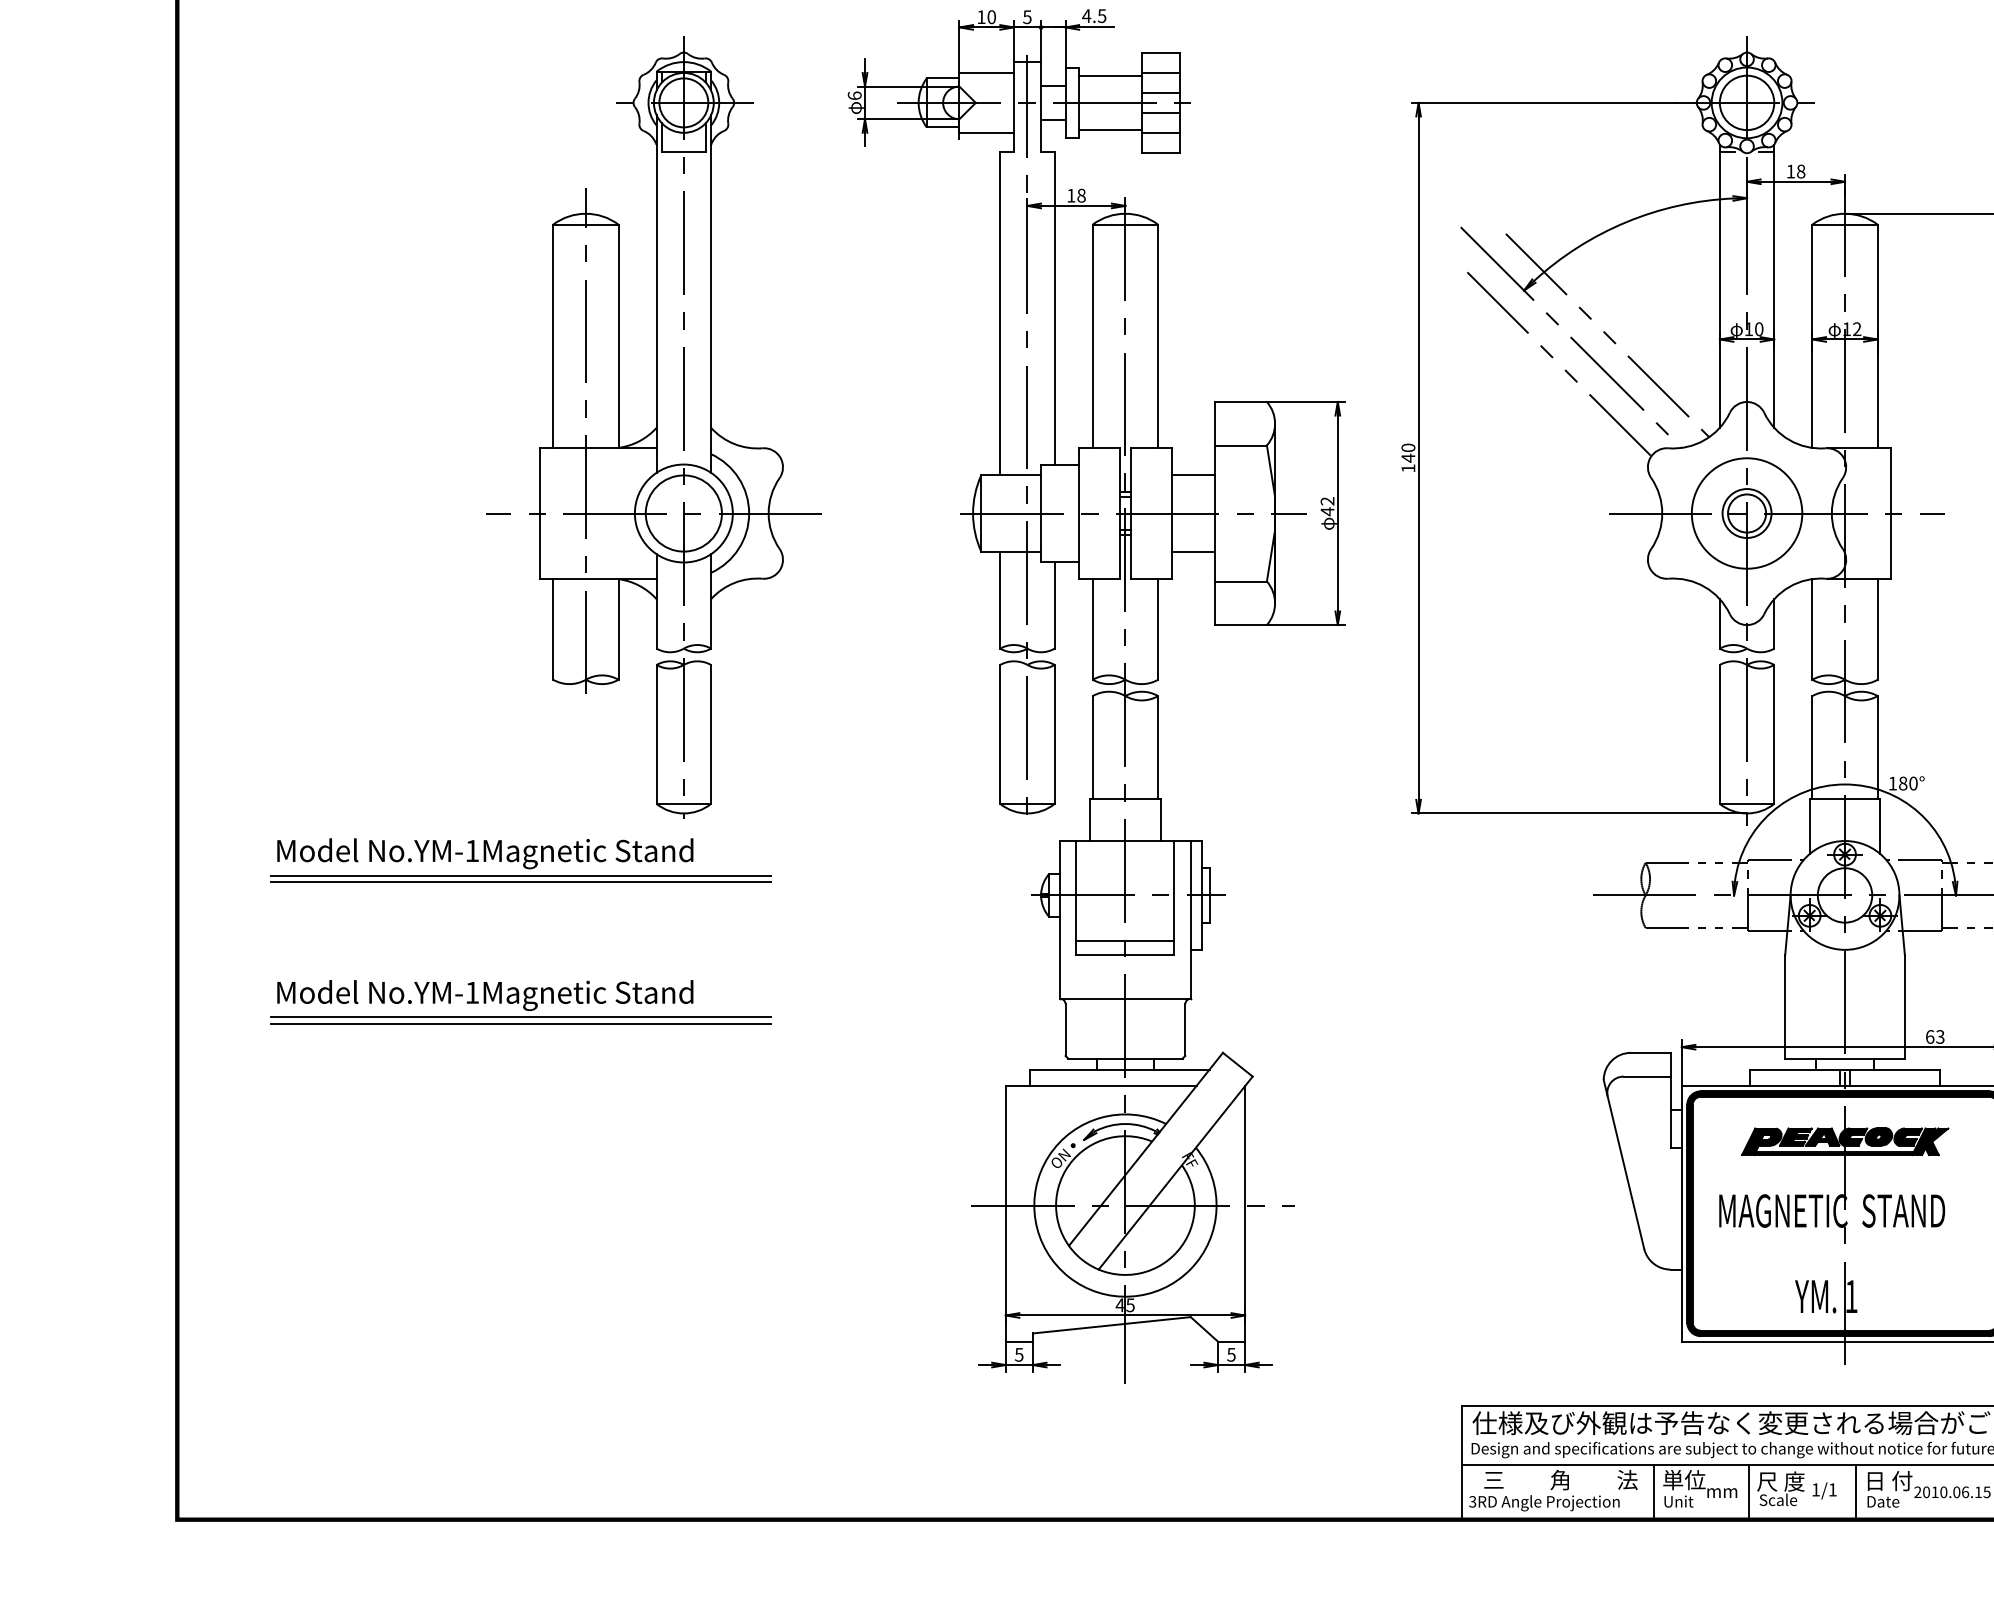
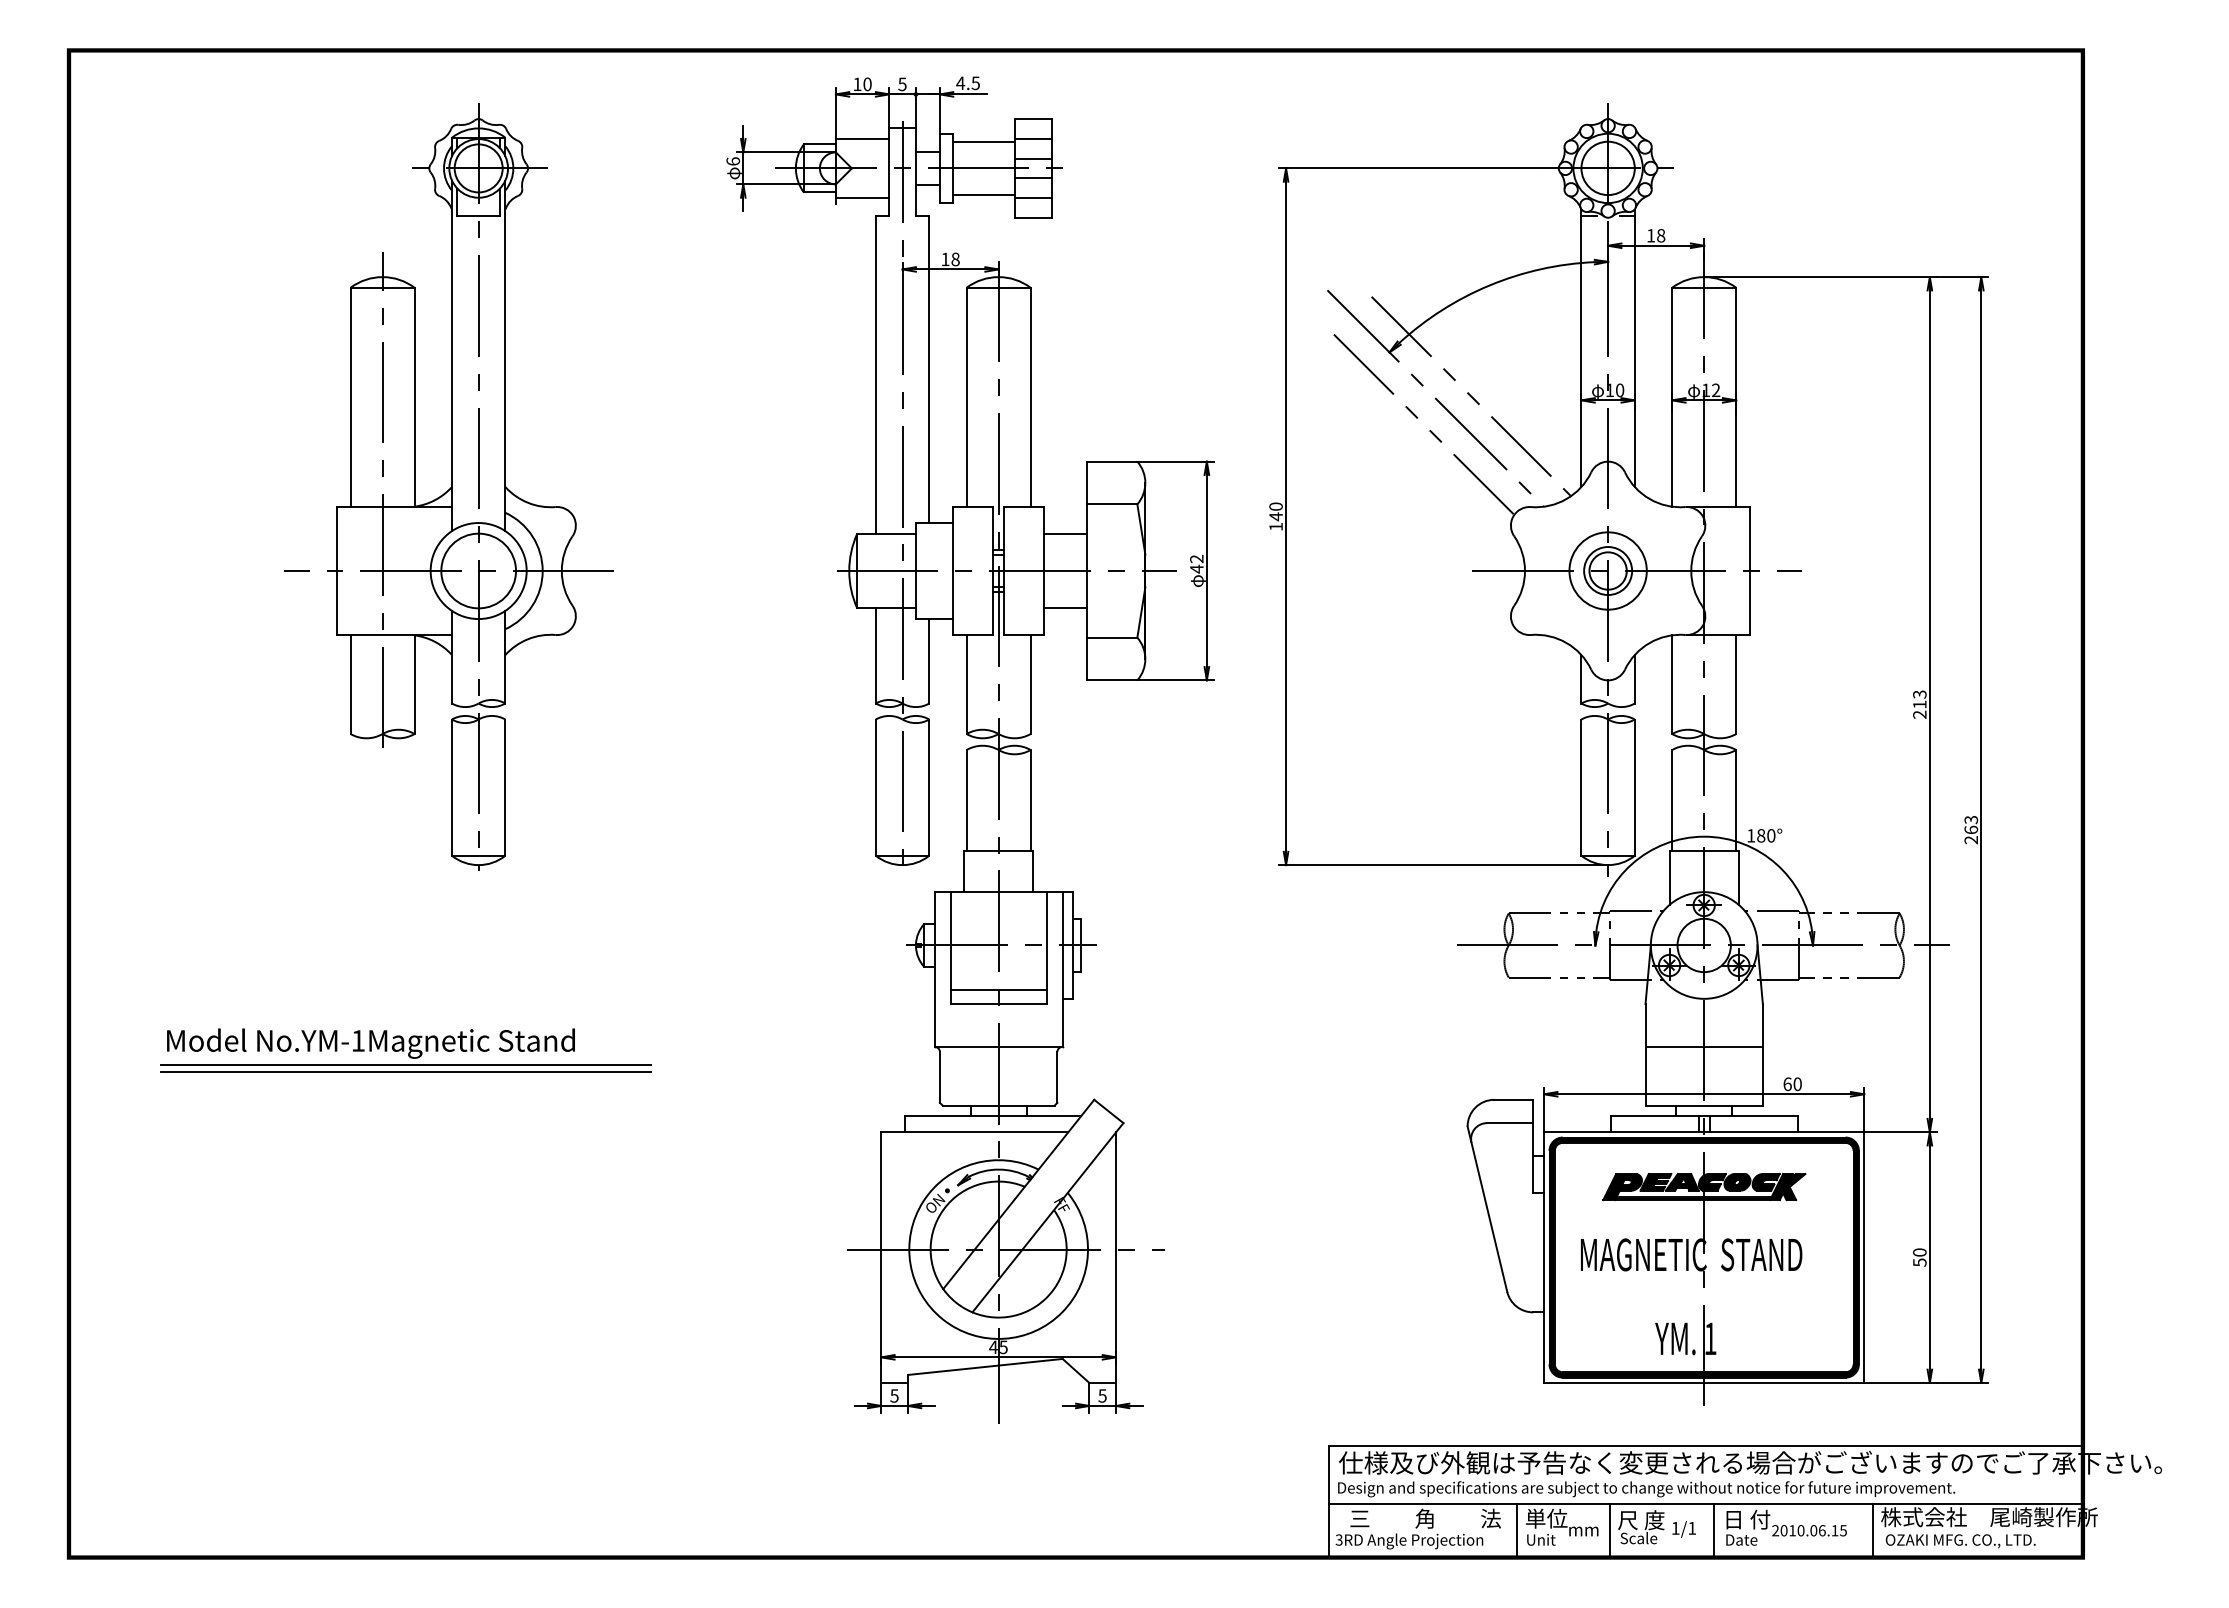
part: (653, 427) -> (448, 486), moved
circle: (1746, 512) -> (1607, 570), size x0.71
part: (520, 860) -> (405, 911), removed
line: (1844, 998) -> (1703, 1046), added
text: (1940, 1036) -> (1797, 1083), 63 -> 60

